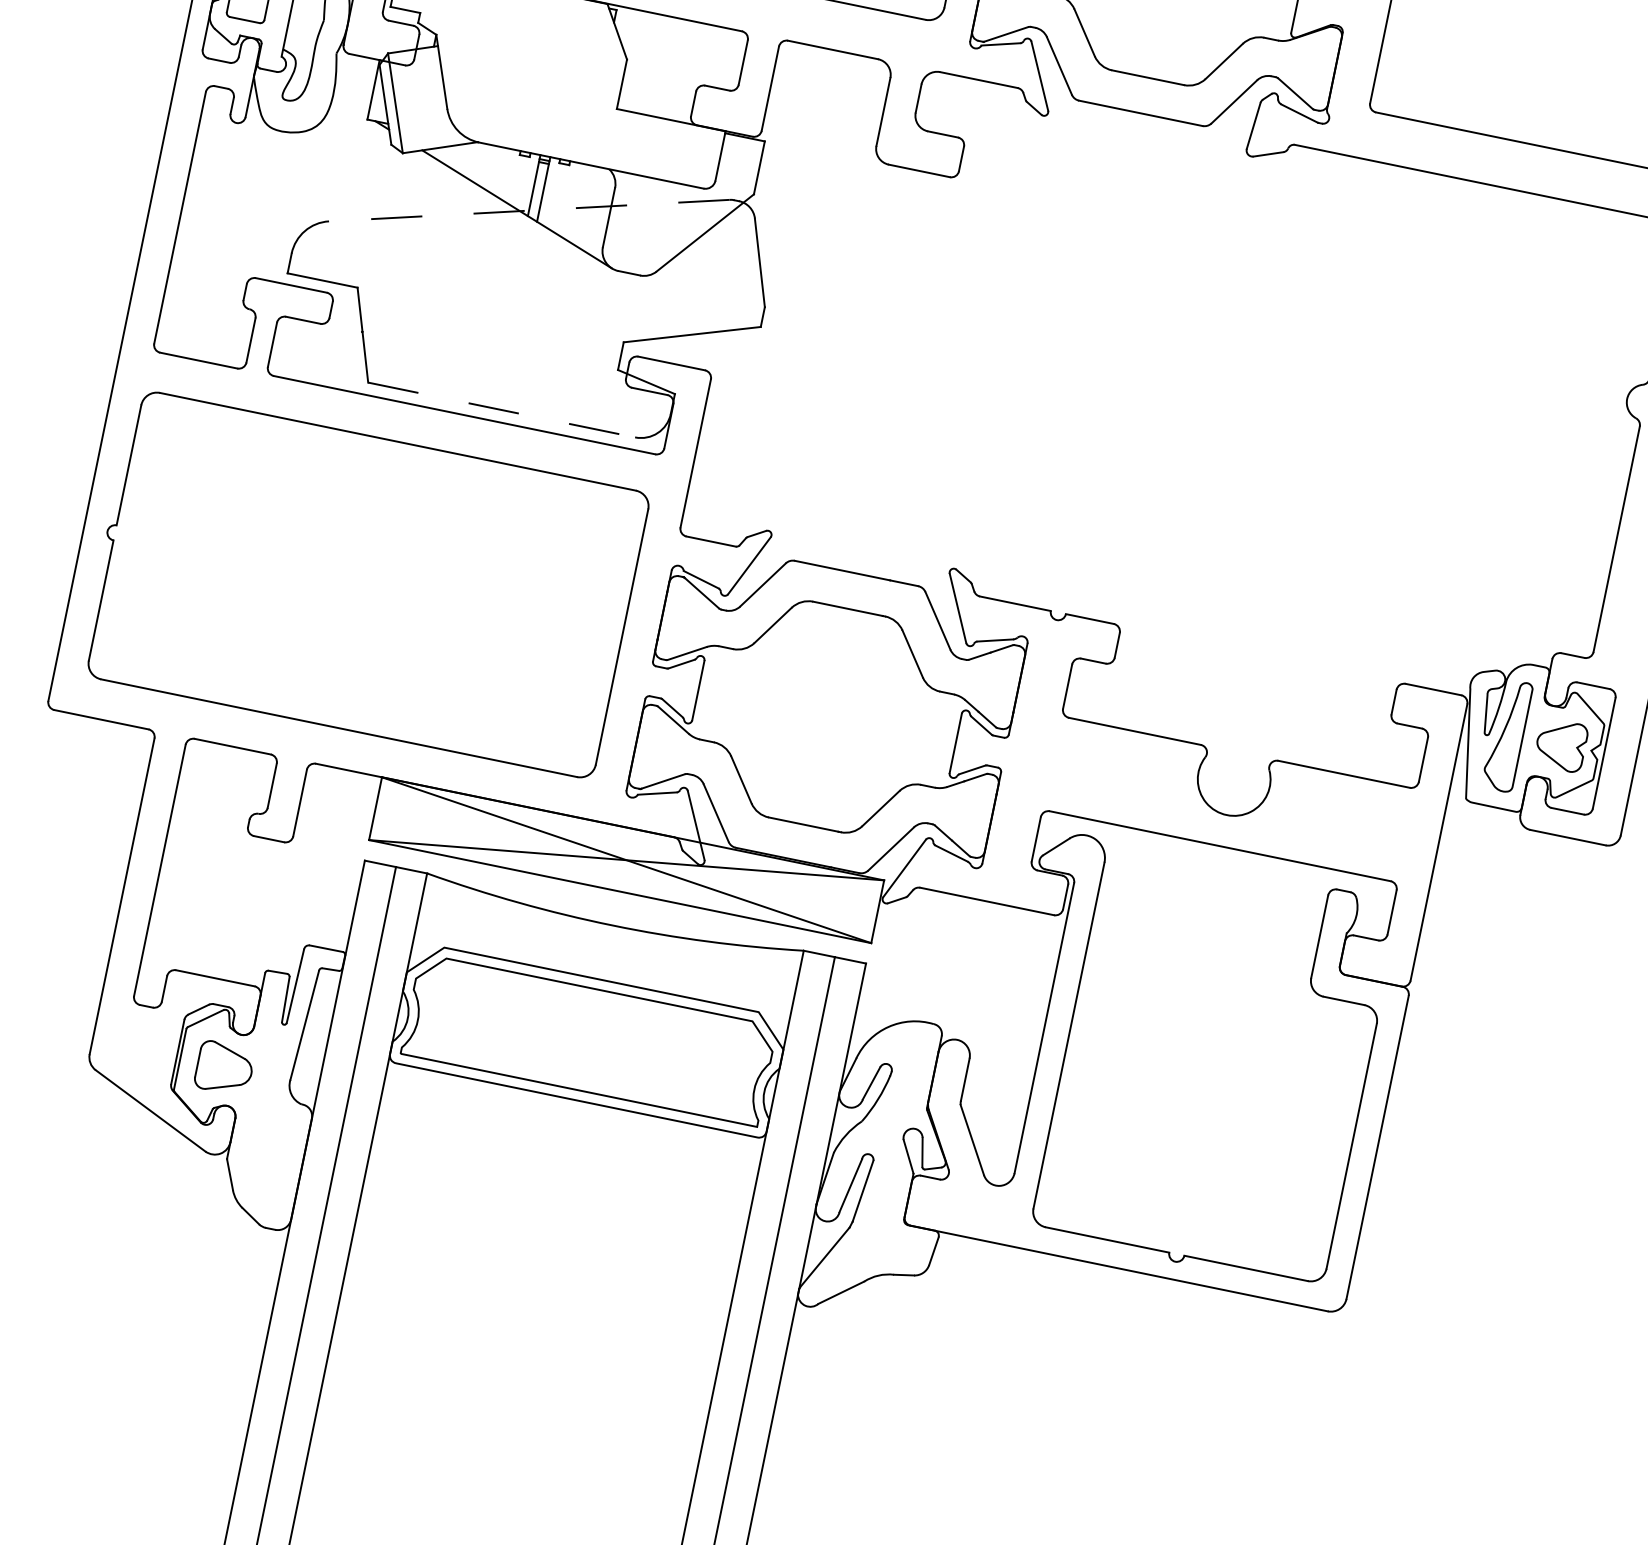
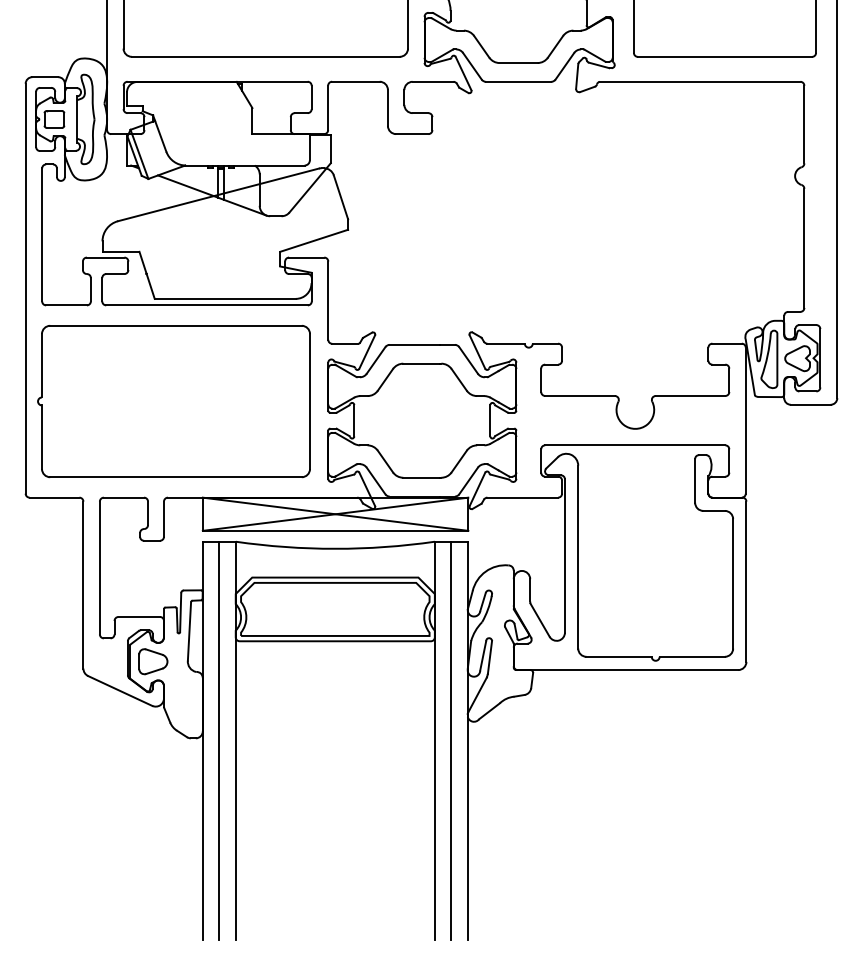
line: (529, 209) -> (218, 194), dashed -> solid
line: (502, 409) -> (225, 298), dashed -> solid

